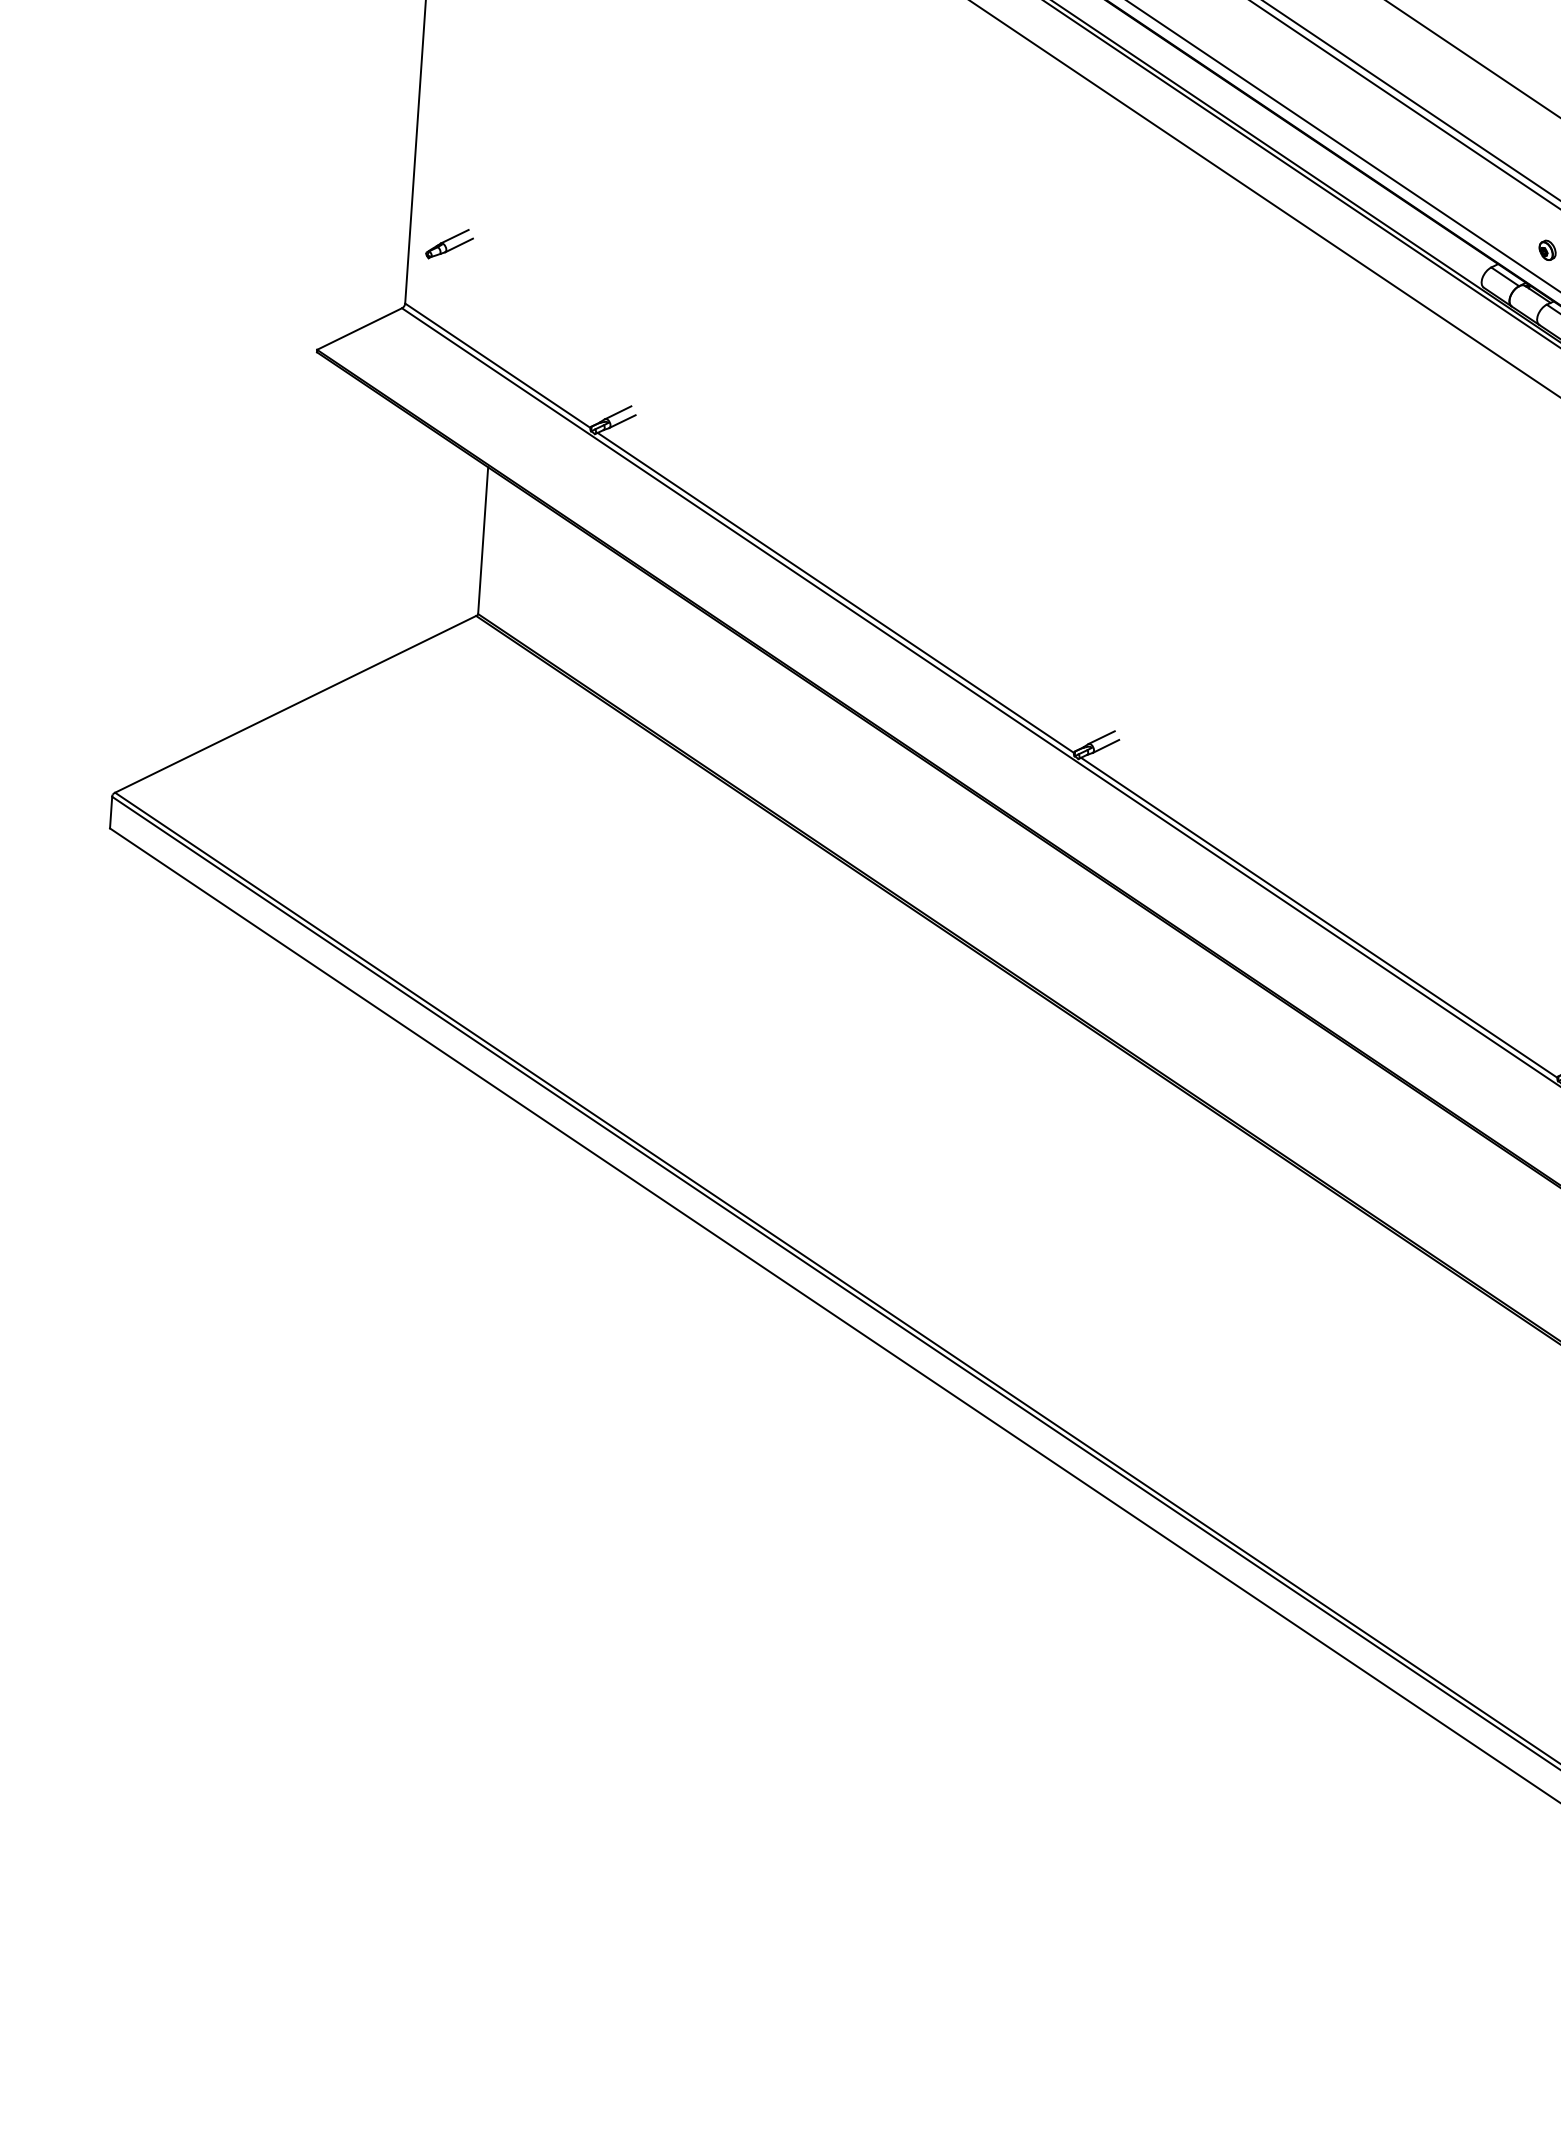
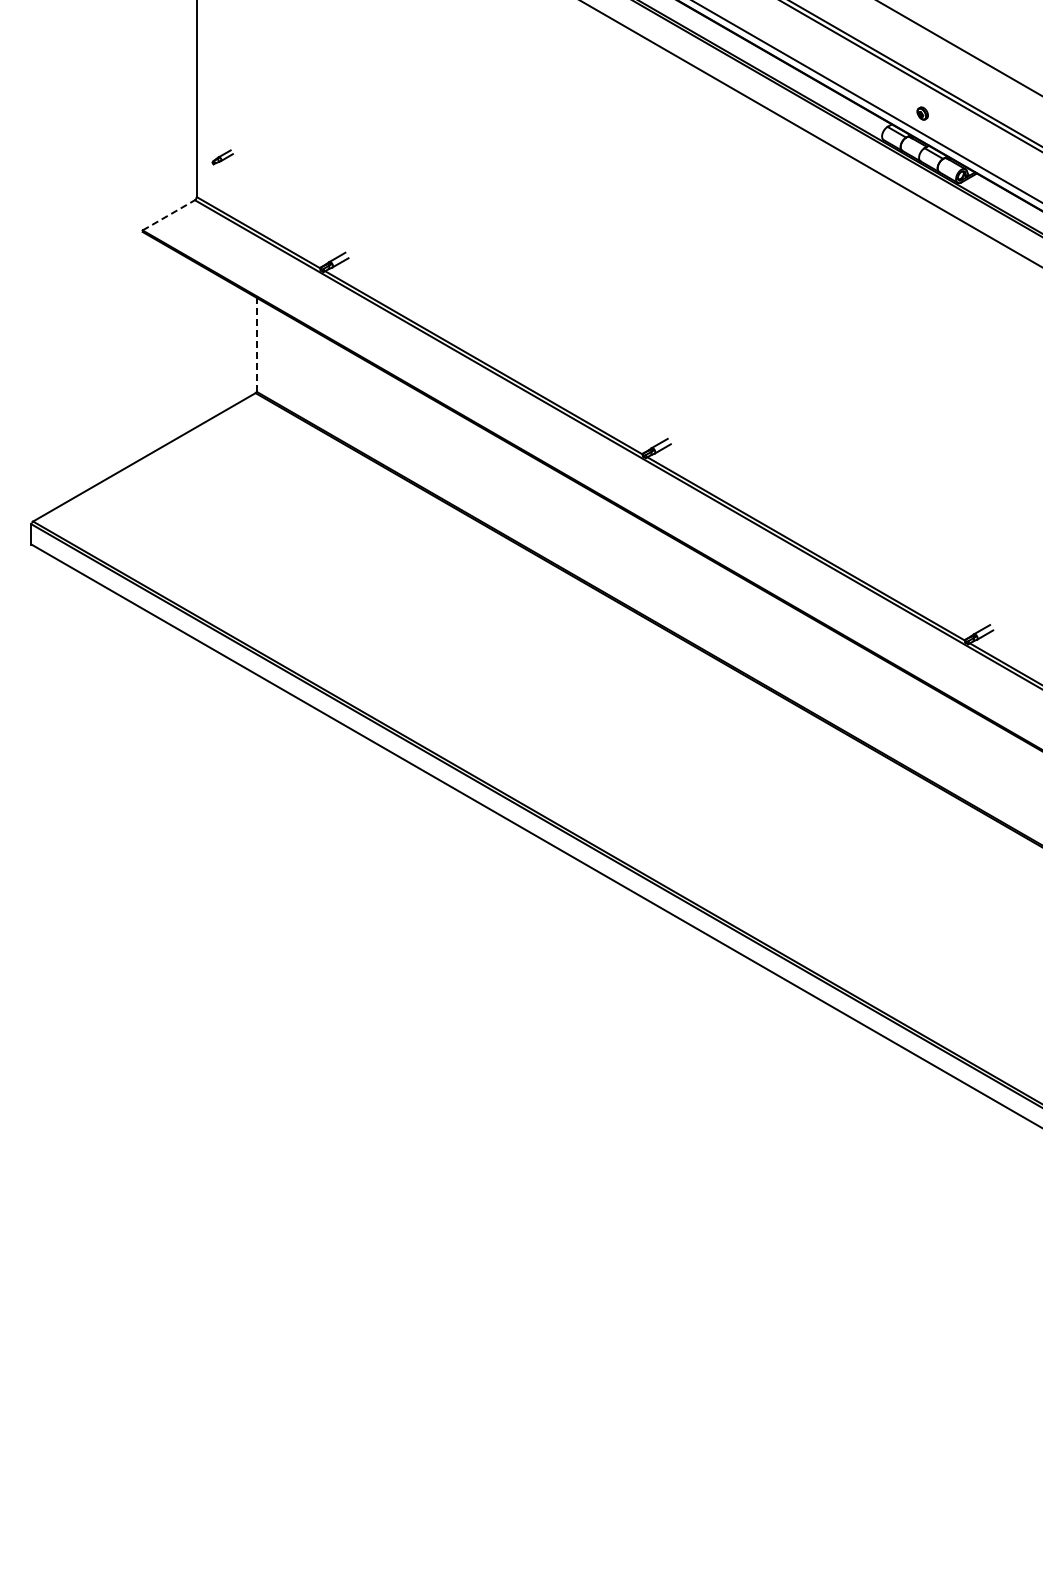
part: (449, 244) -> (222, 157), size x0.7
line: (360, 329) -> (169, 215), solid -> dashed
line: (482, 540) -> (256, 344), solid -> dashed

